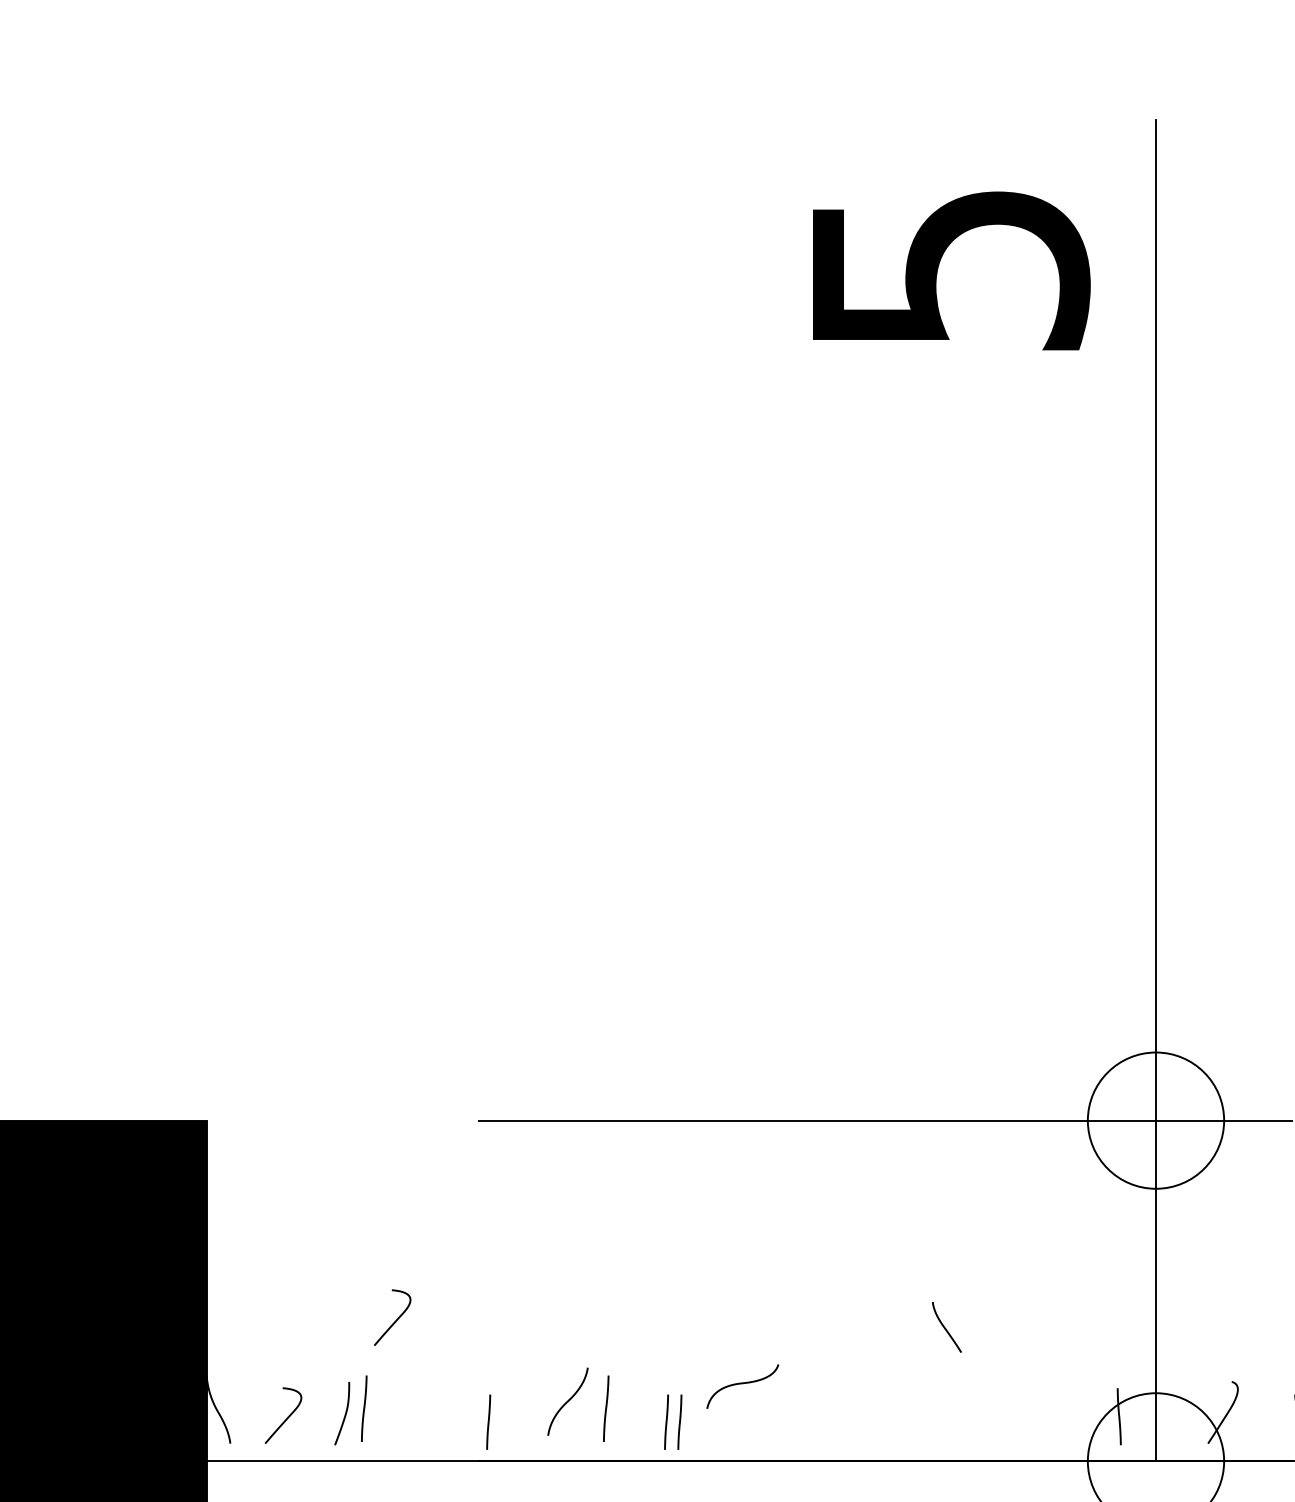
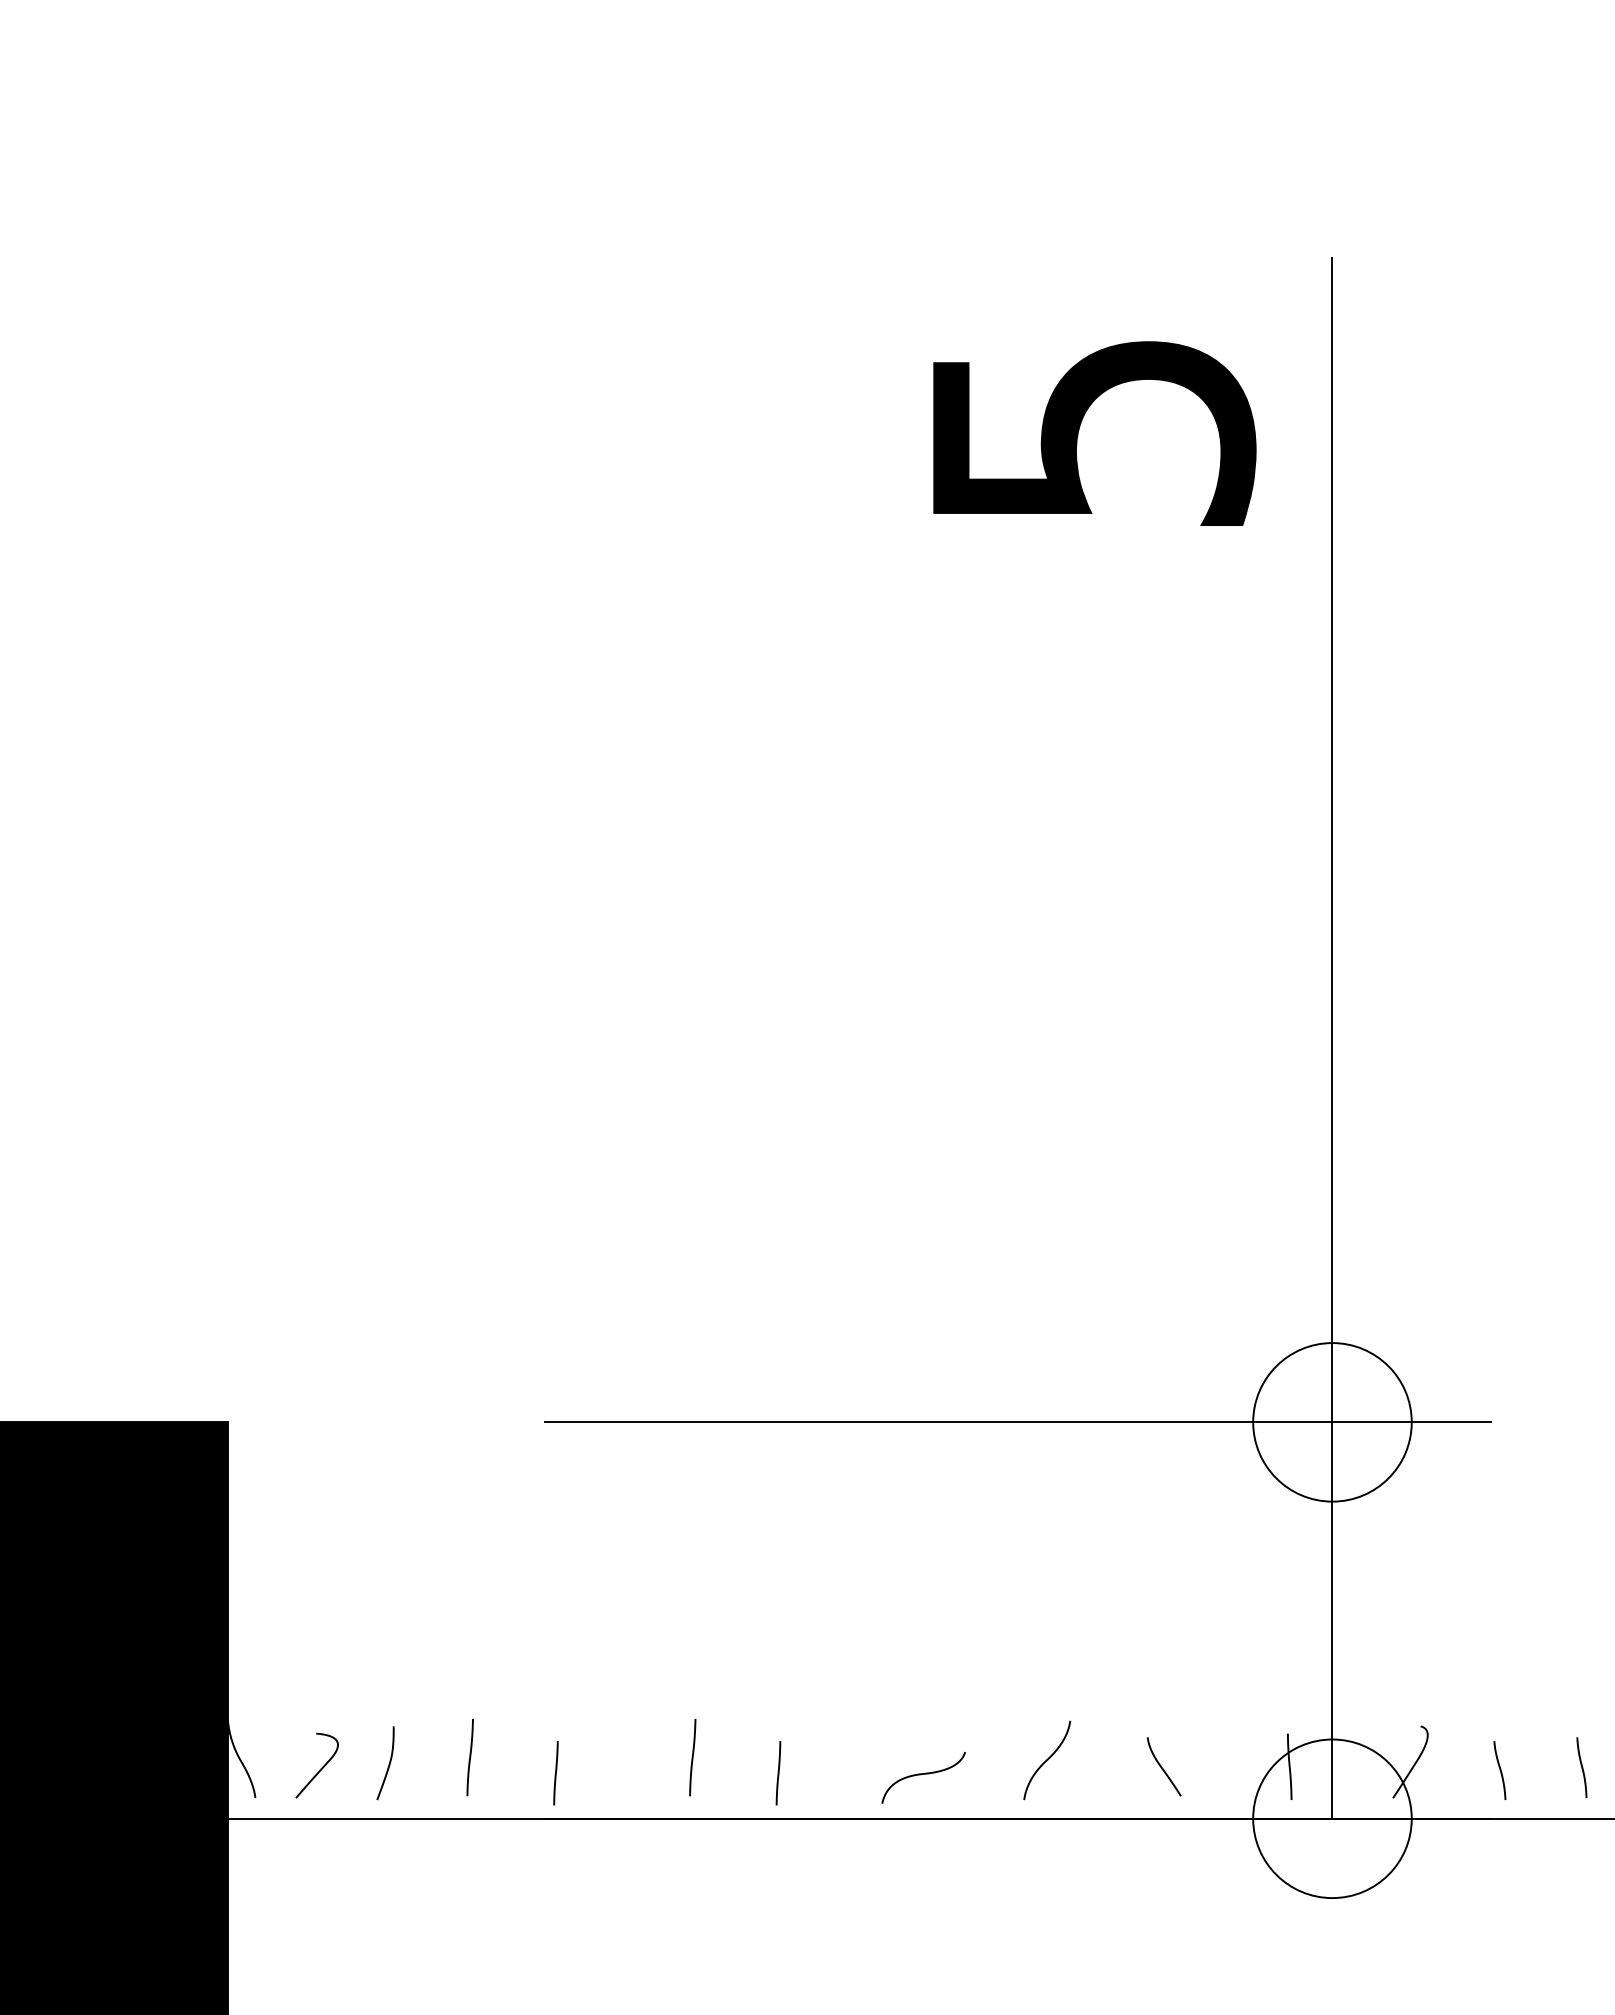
curve: (395, 1320) -> (447, 1654), removed
curve: (945, 1327) -> (1162, 1767), moved
curve: (740, 1384) -> (921, 1775), moved
curve: (568, 1401) -> (1047, 1760), moved
line: (363, 1408) -> (469, 1757), moved
line: (666, 1422) -> (762, 1773), removed

